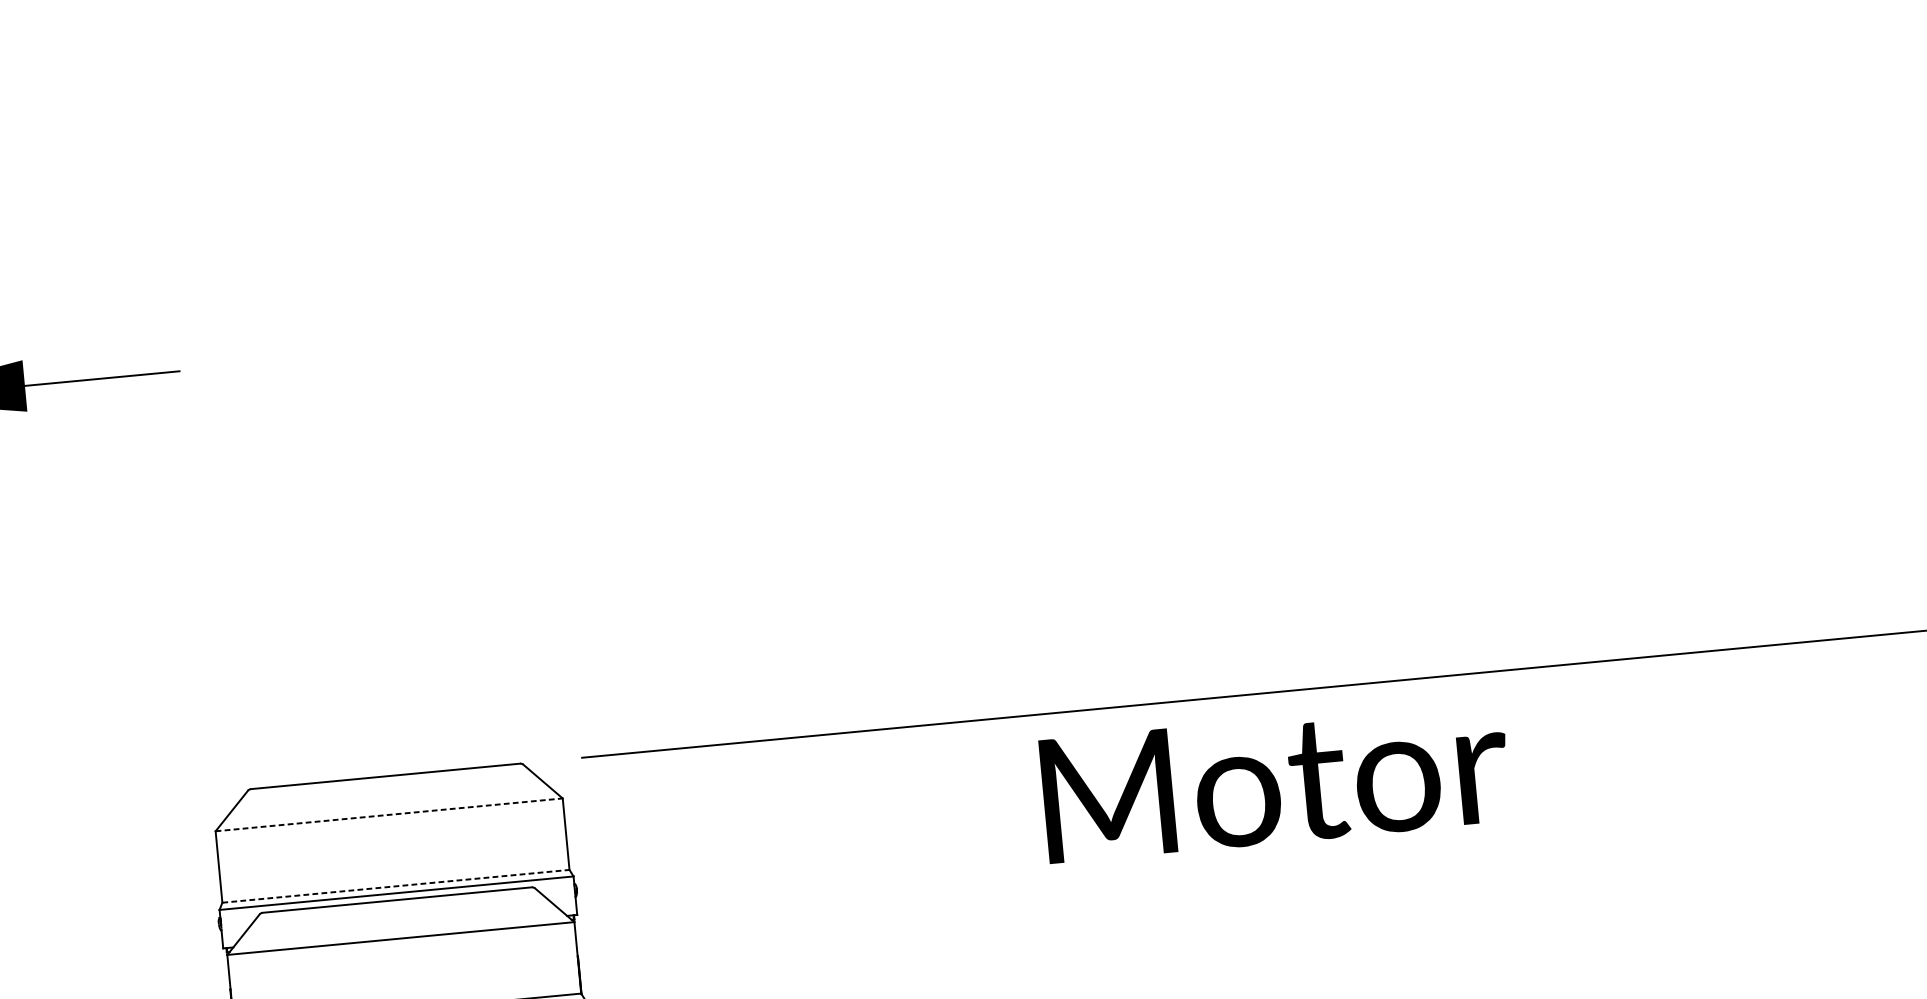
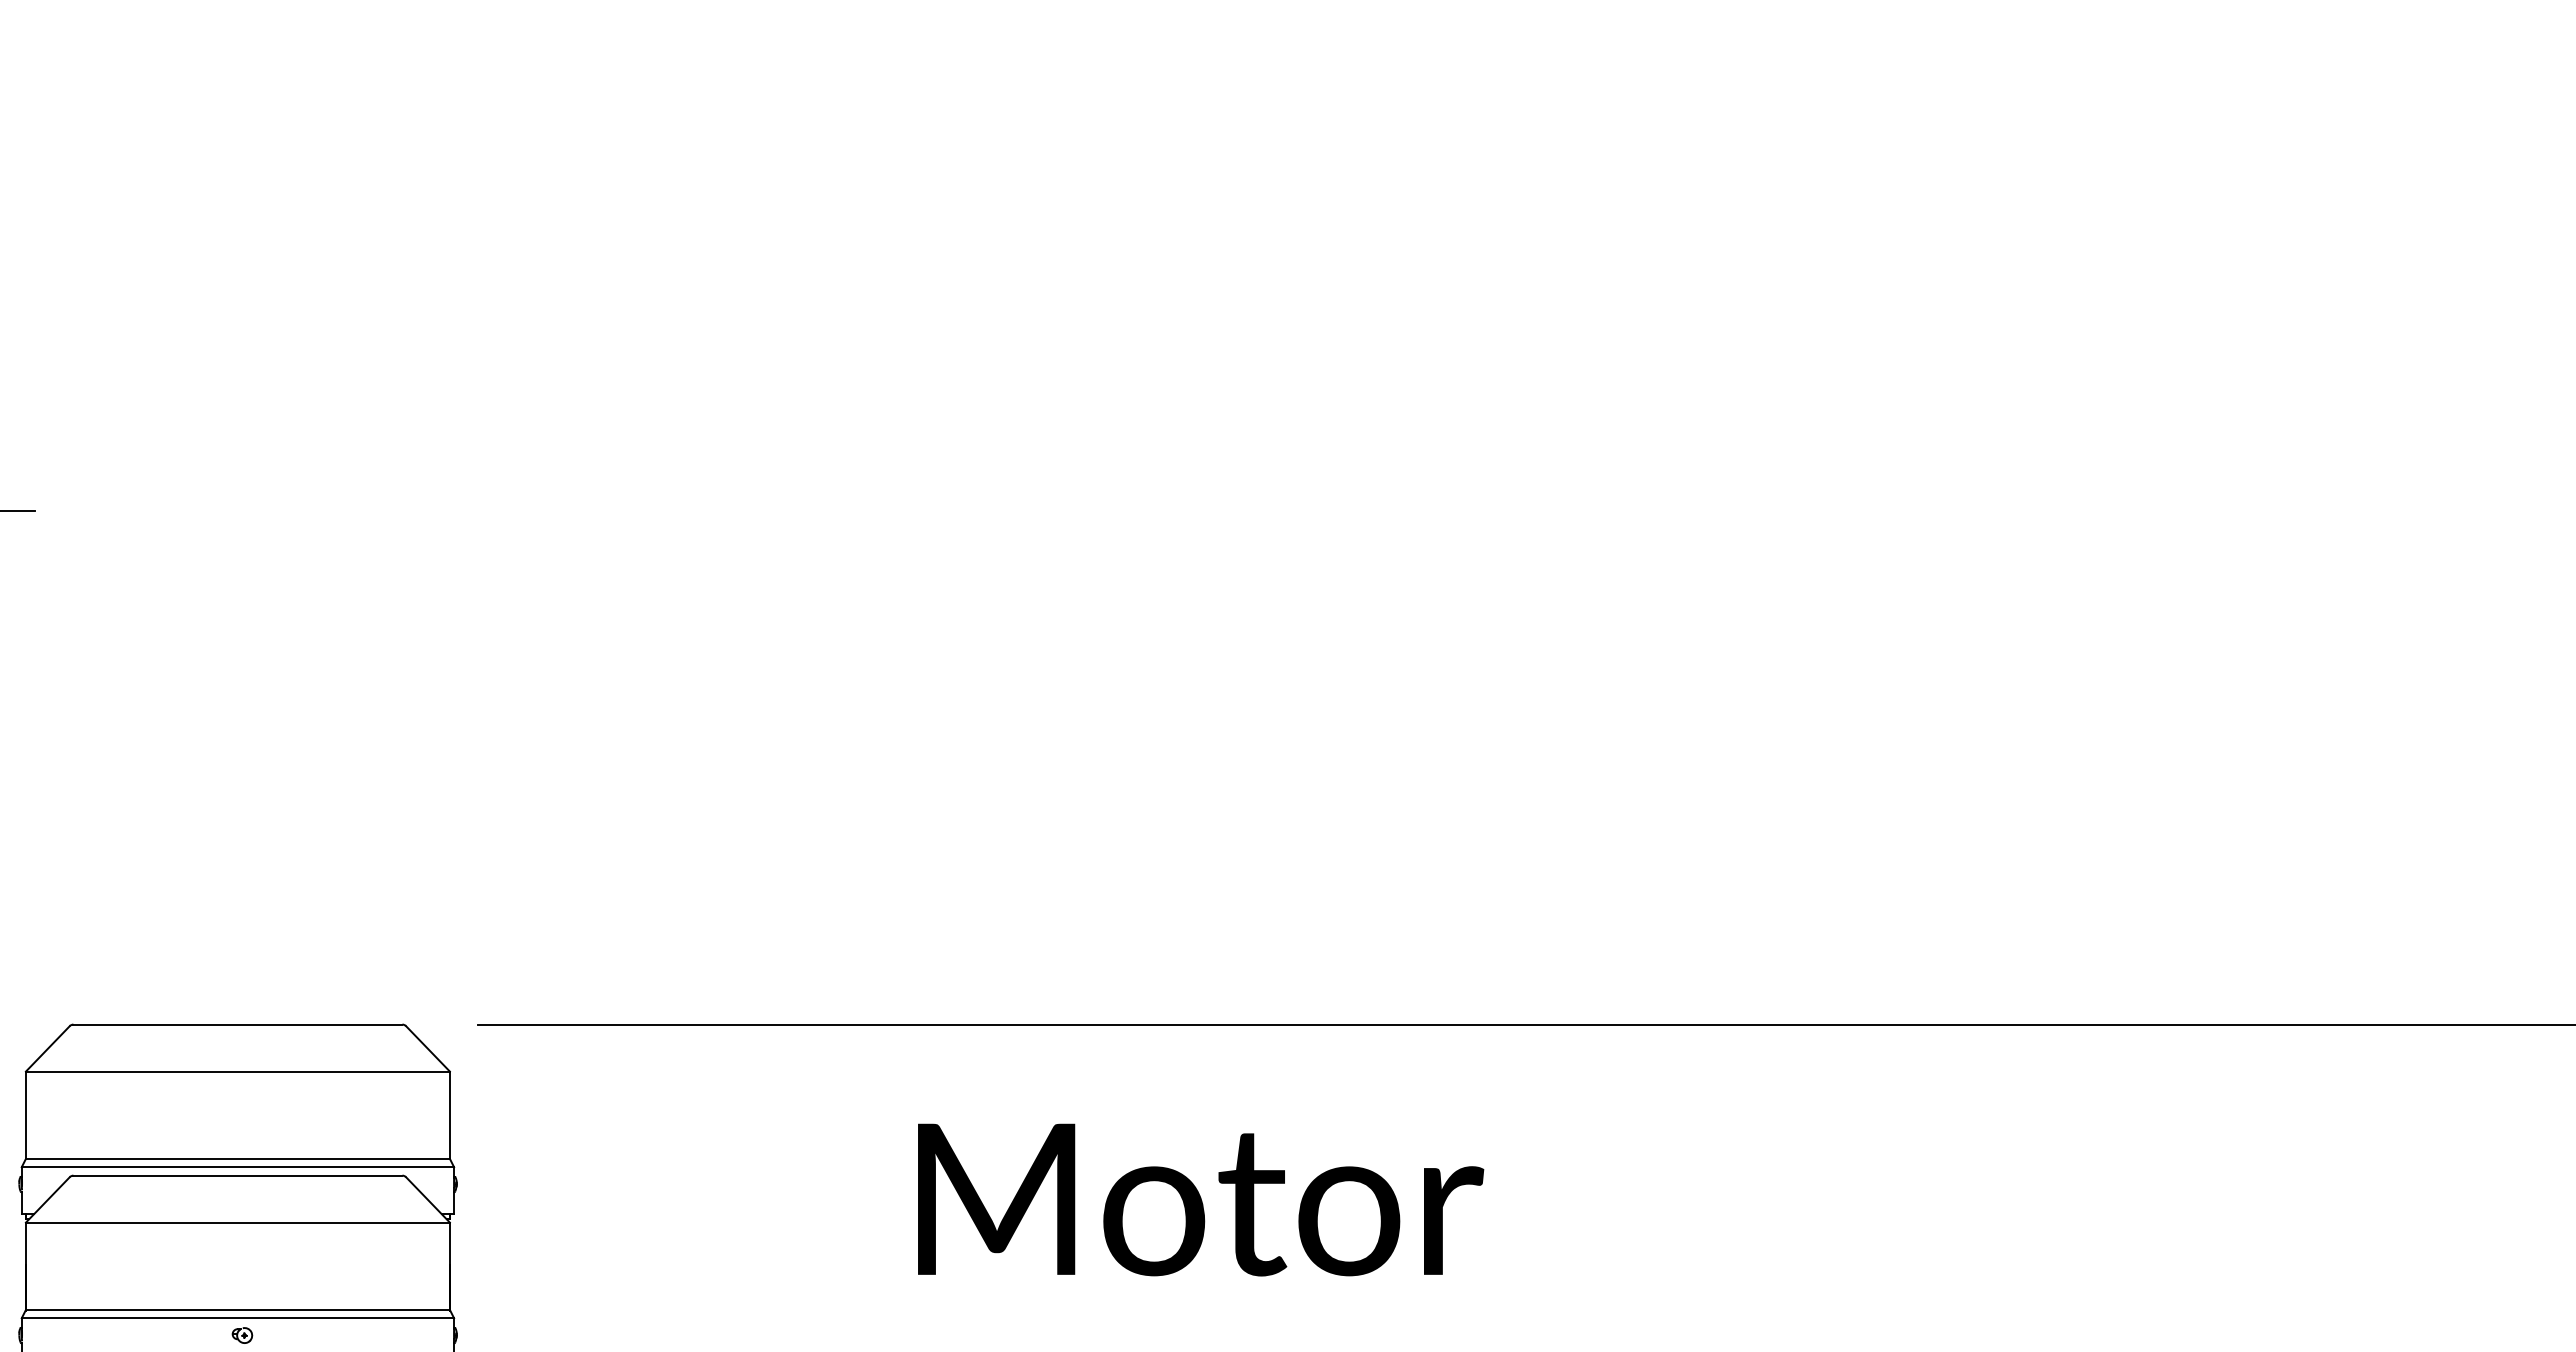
text: (1276, 780) -> (1201, 1199), moved
line: (388, 814) -> (237, 1071), dashed -> solid
line: (395, 886) -> (237, 1158), dashed -> solid

